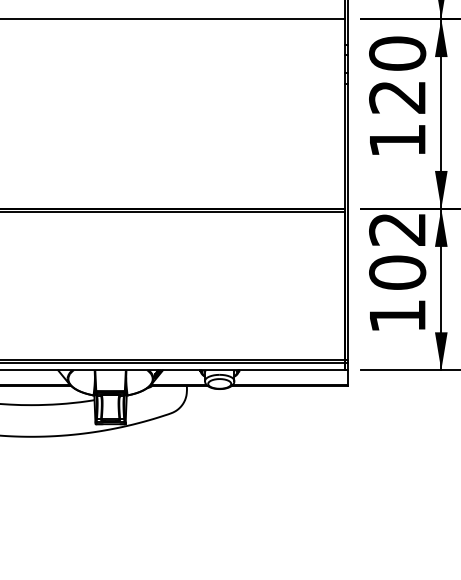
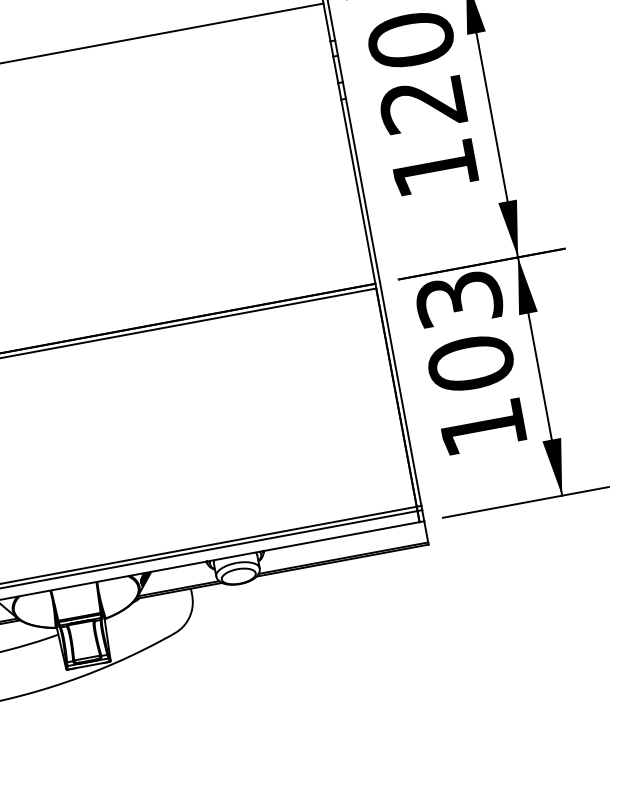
text: (397, 229) -> (458, 299), 102 -> 103

